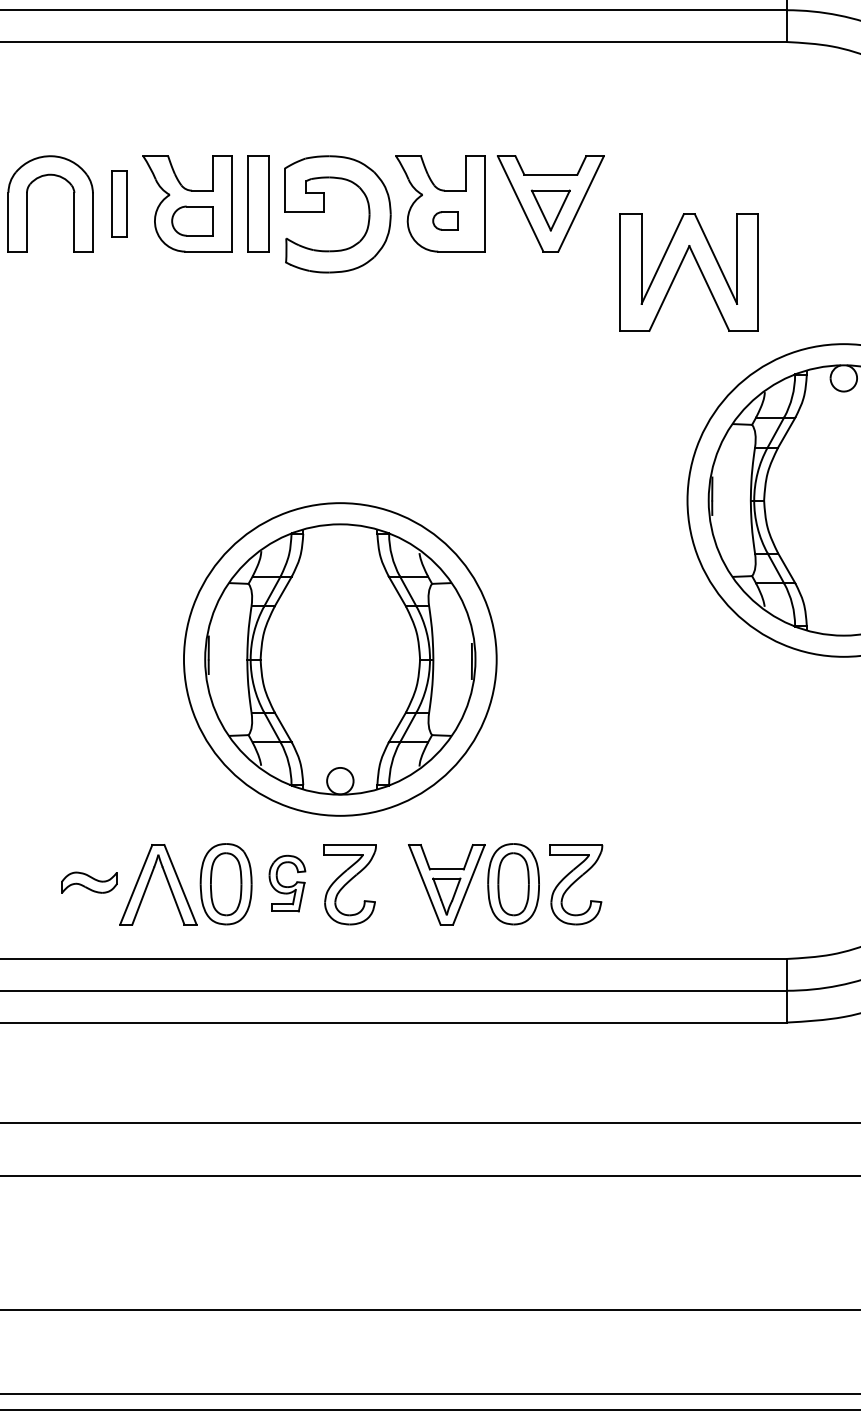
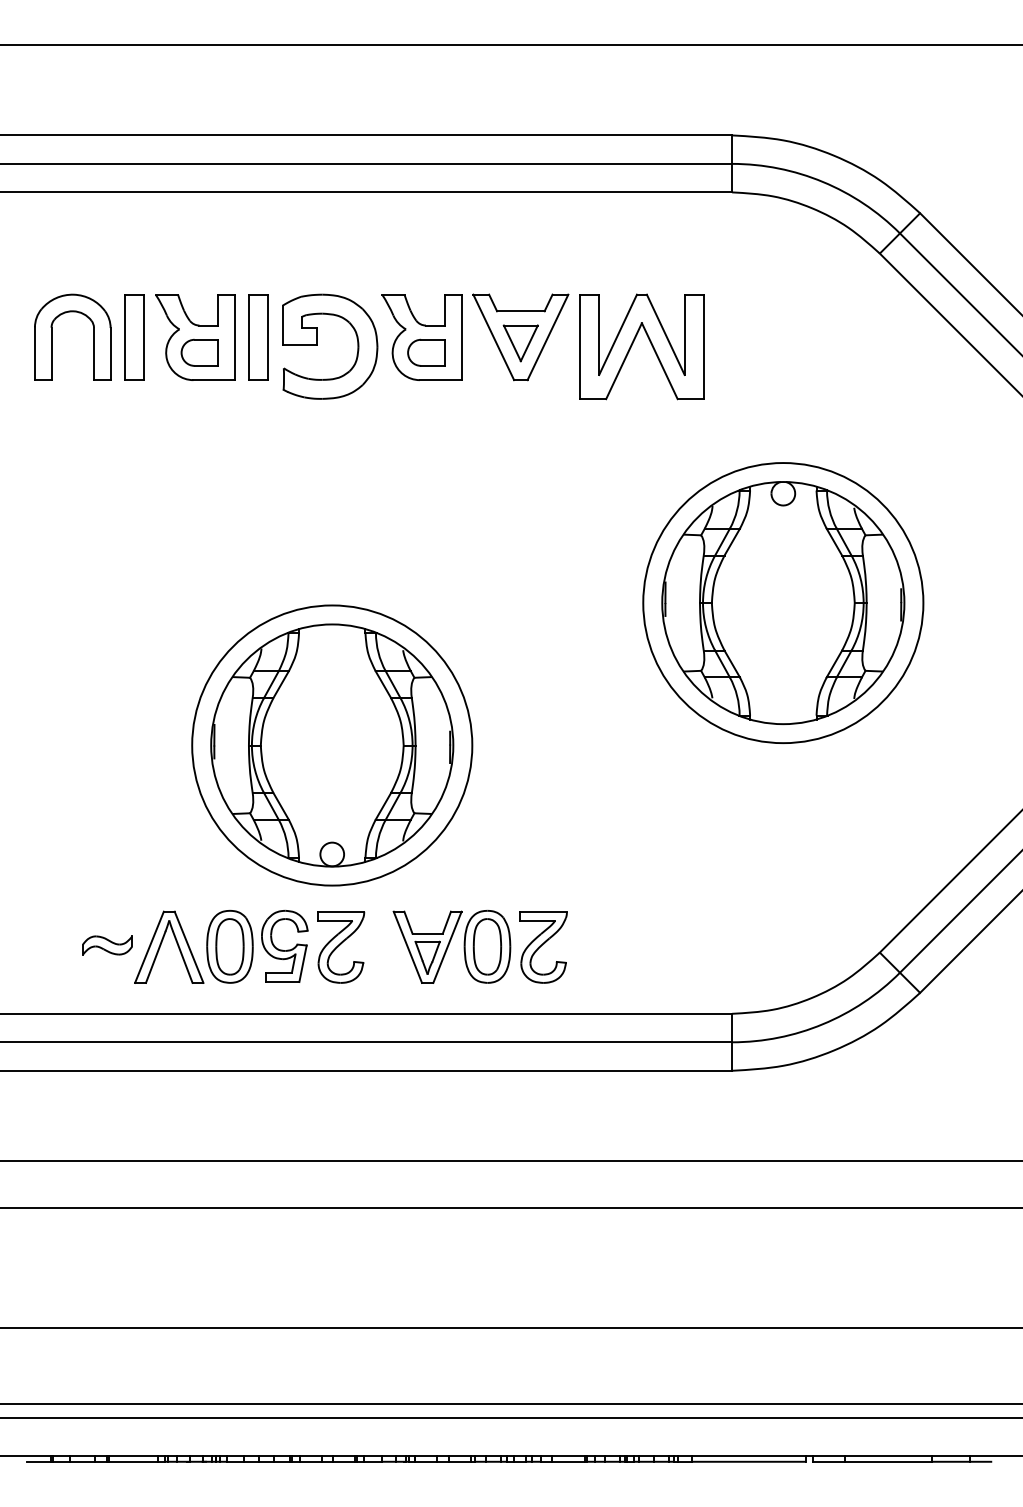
part: (119, 204) -> (134, 337), size x1.43
part: (445, 220) -> (426, 352), size x1.67
part: (679, 268) -> (633, 343), moved
part: (287, 882) -> (284, 945), size x1.43

